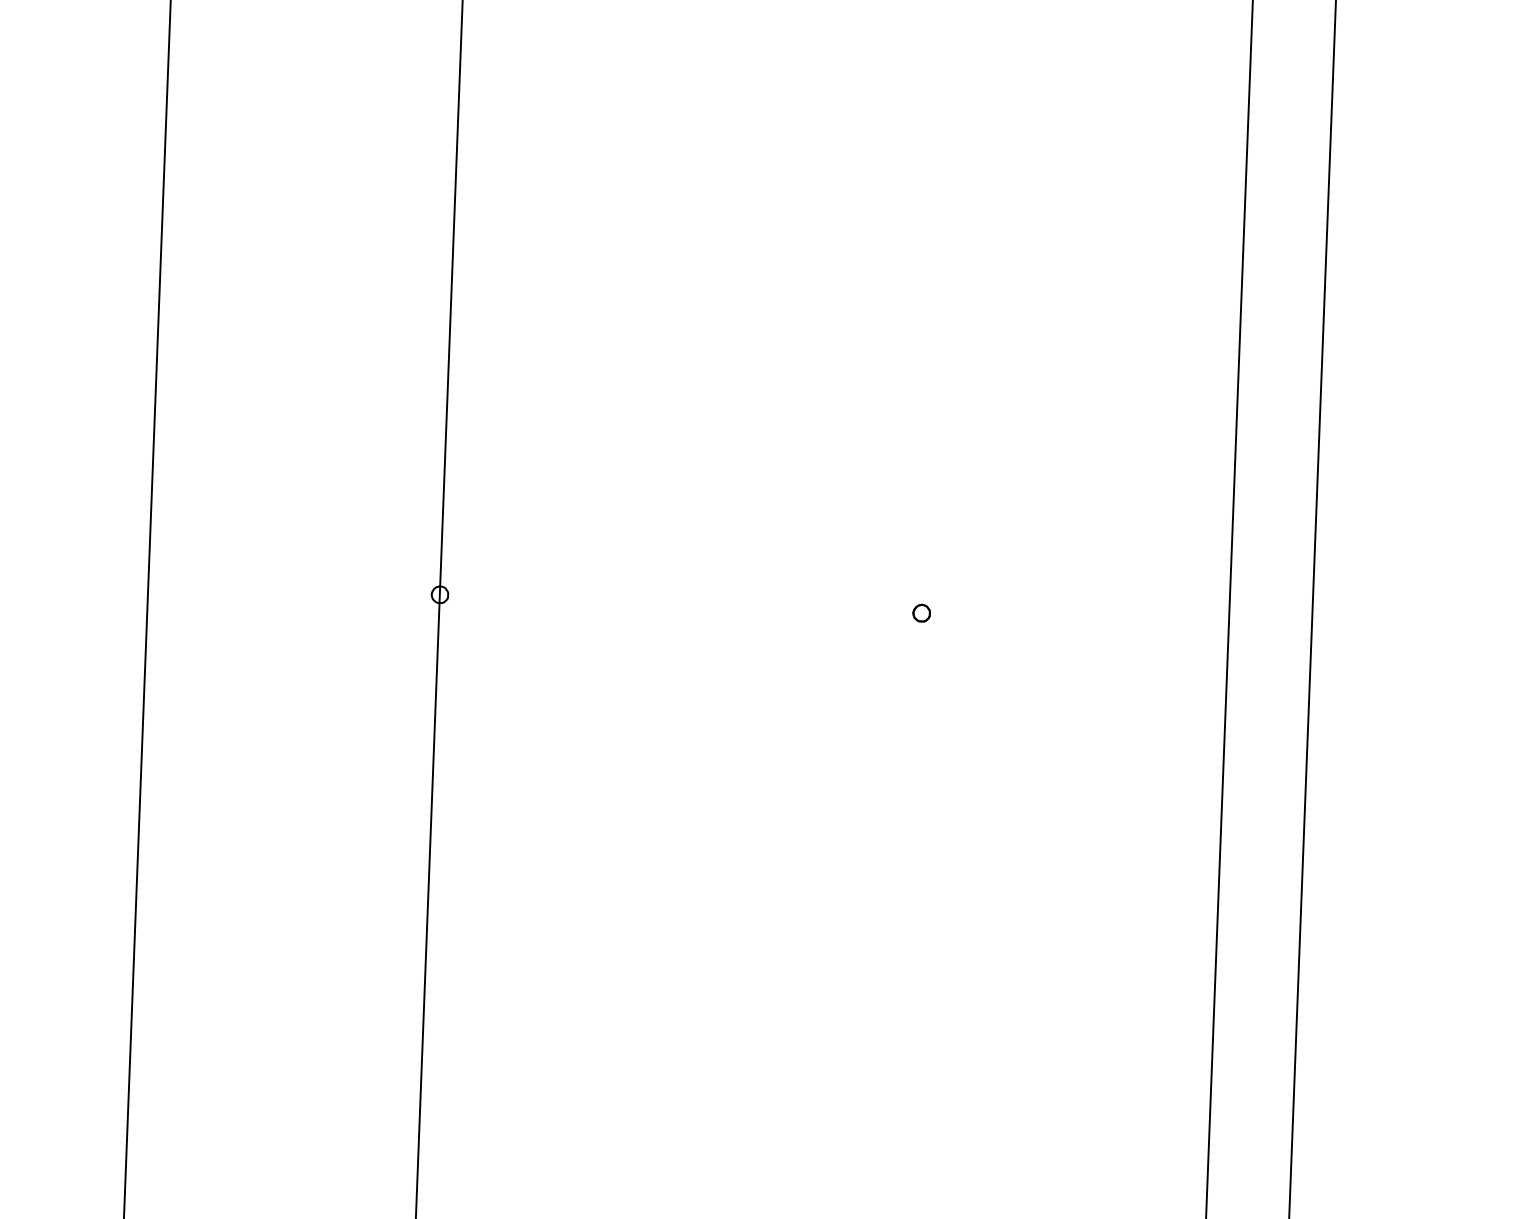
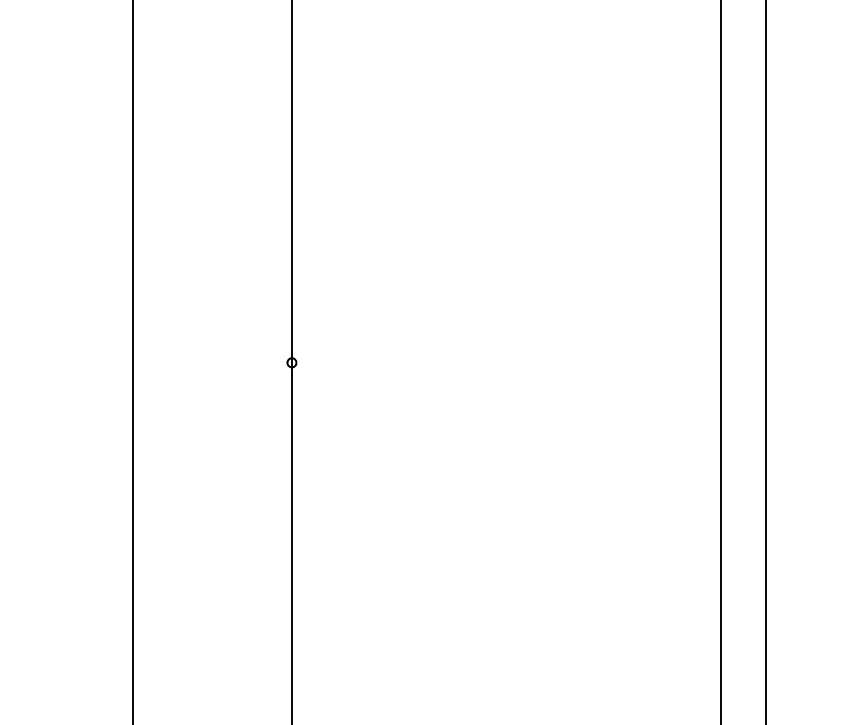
part: (920, 612) -> (553, 362), removed

